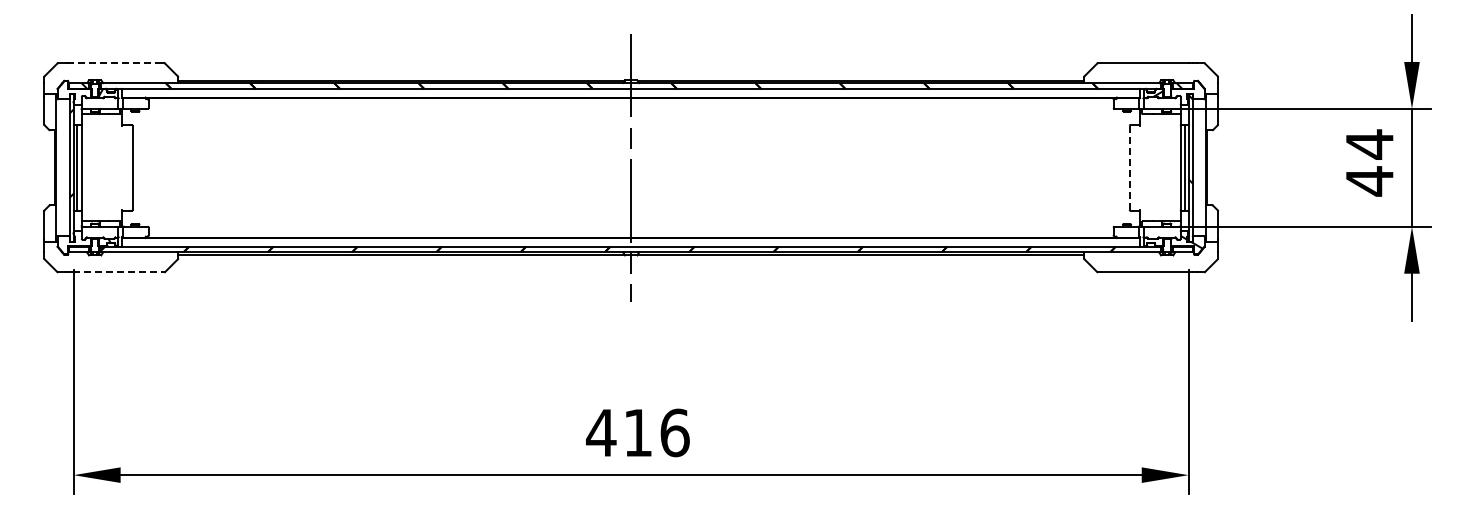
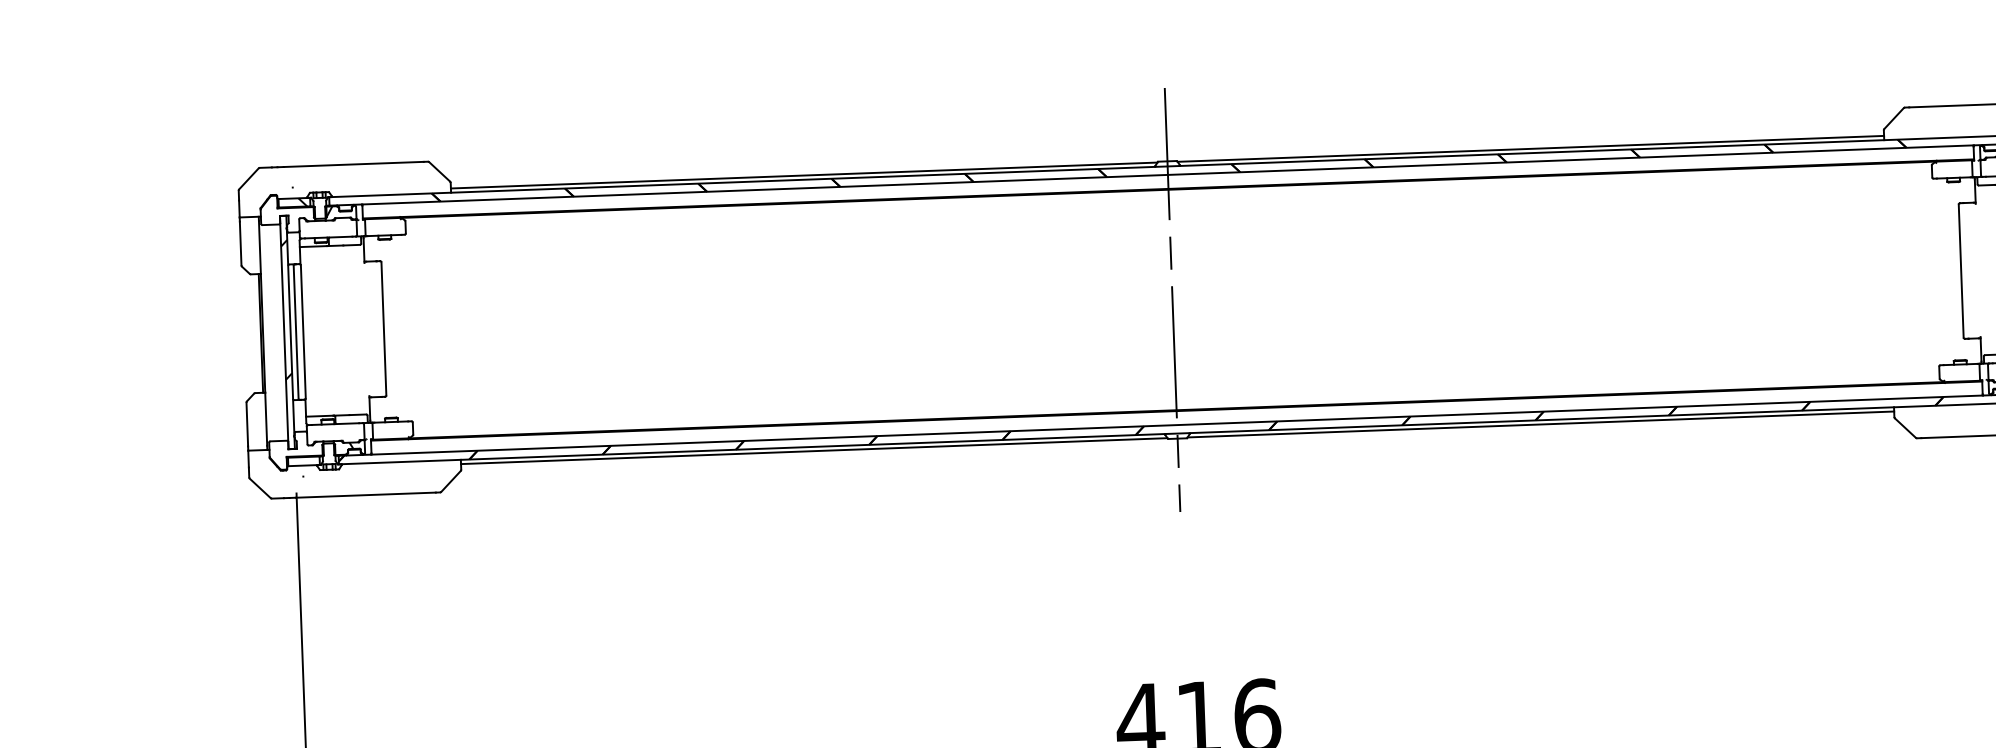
line: (116, 63) -> (352, 164), dashed -> solid
line: (1129, 168) -> (1960, 272), dashed -> solid
line: (117, 272) -> (365, 495), dashed -> solid

